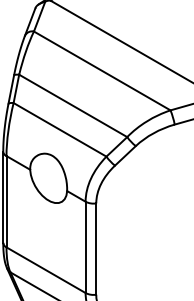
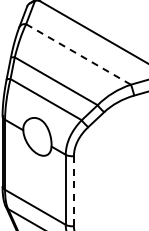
line: (102, 70) -> (78, 54), solid -> dashed
line: (95, 249) -> (73, 191), solid -> dashed

